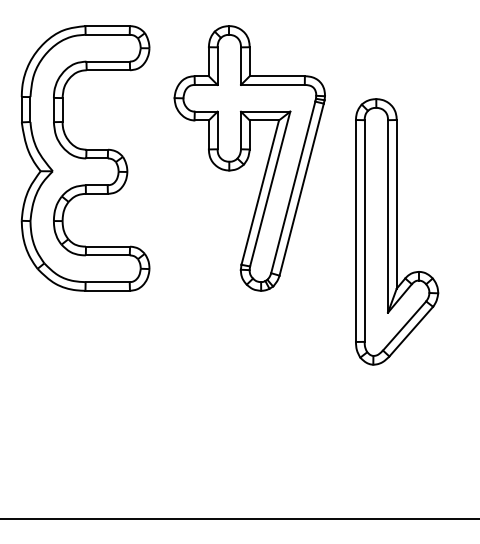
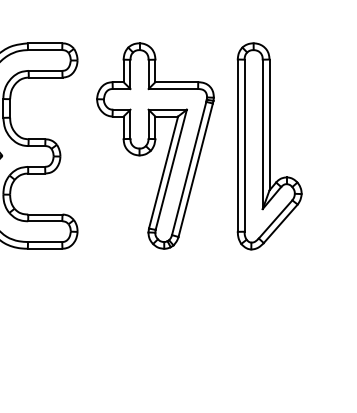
part: (397, 231) -> (270, 146), moved

